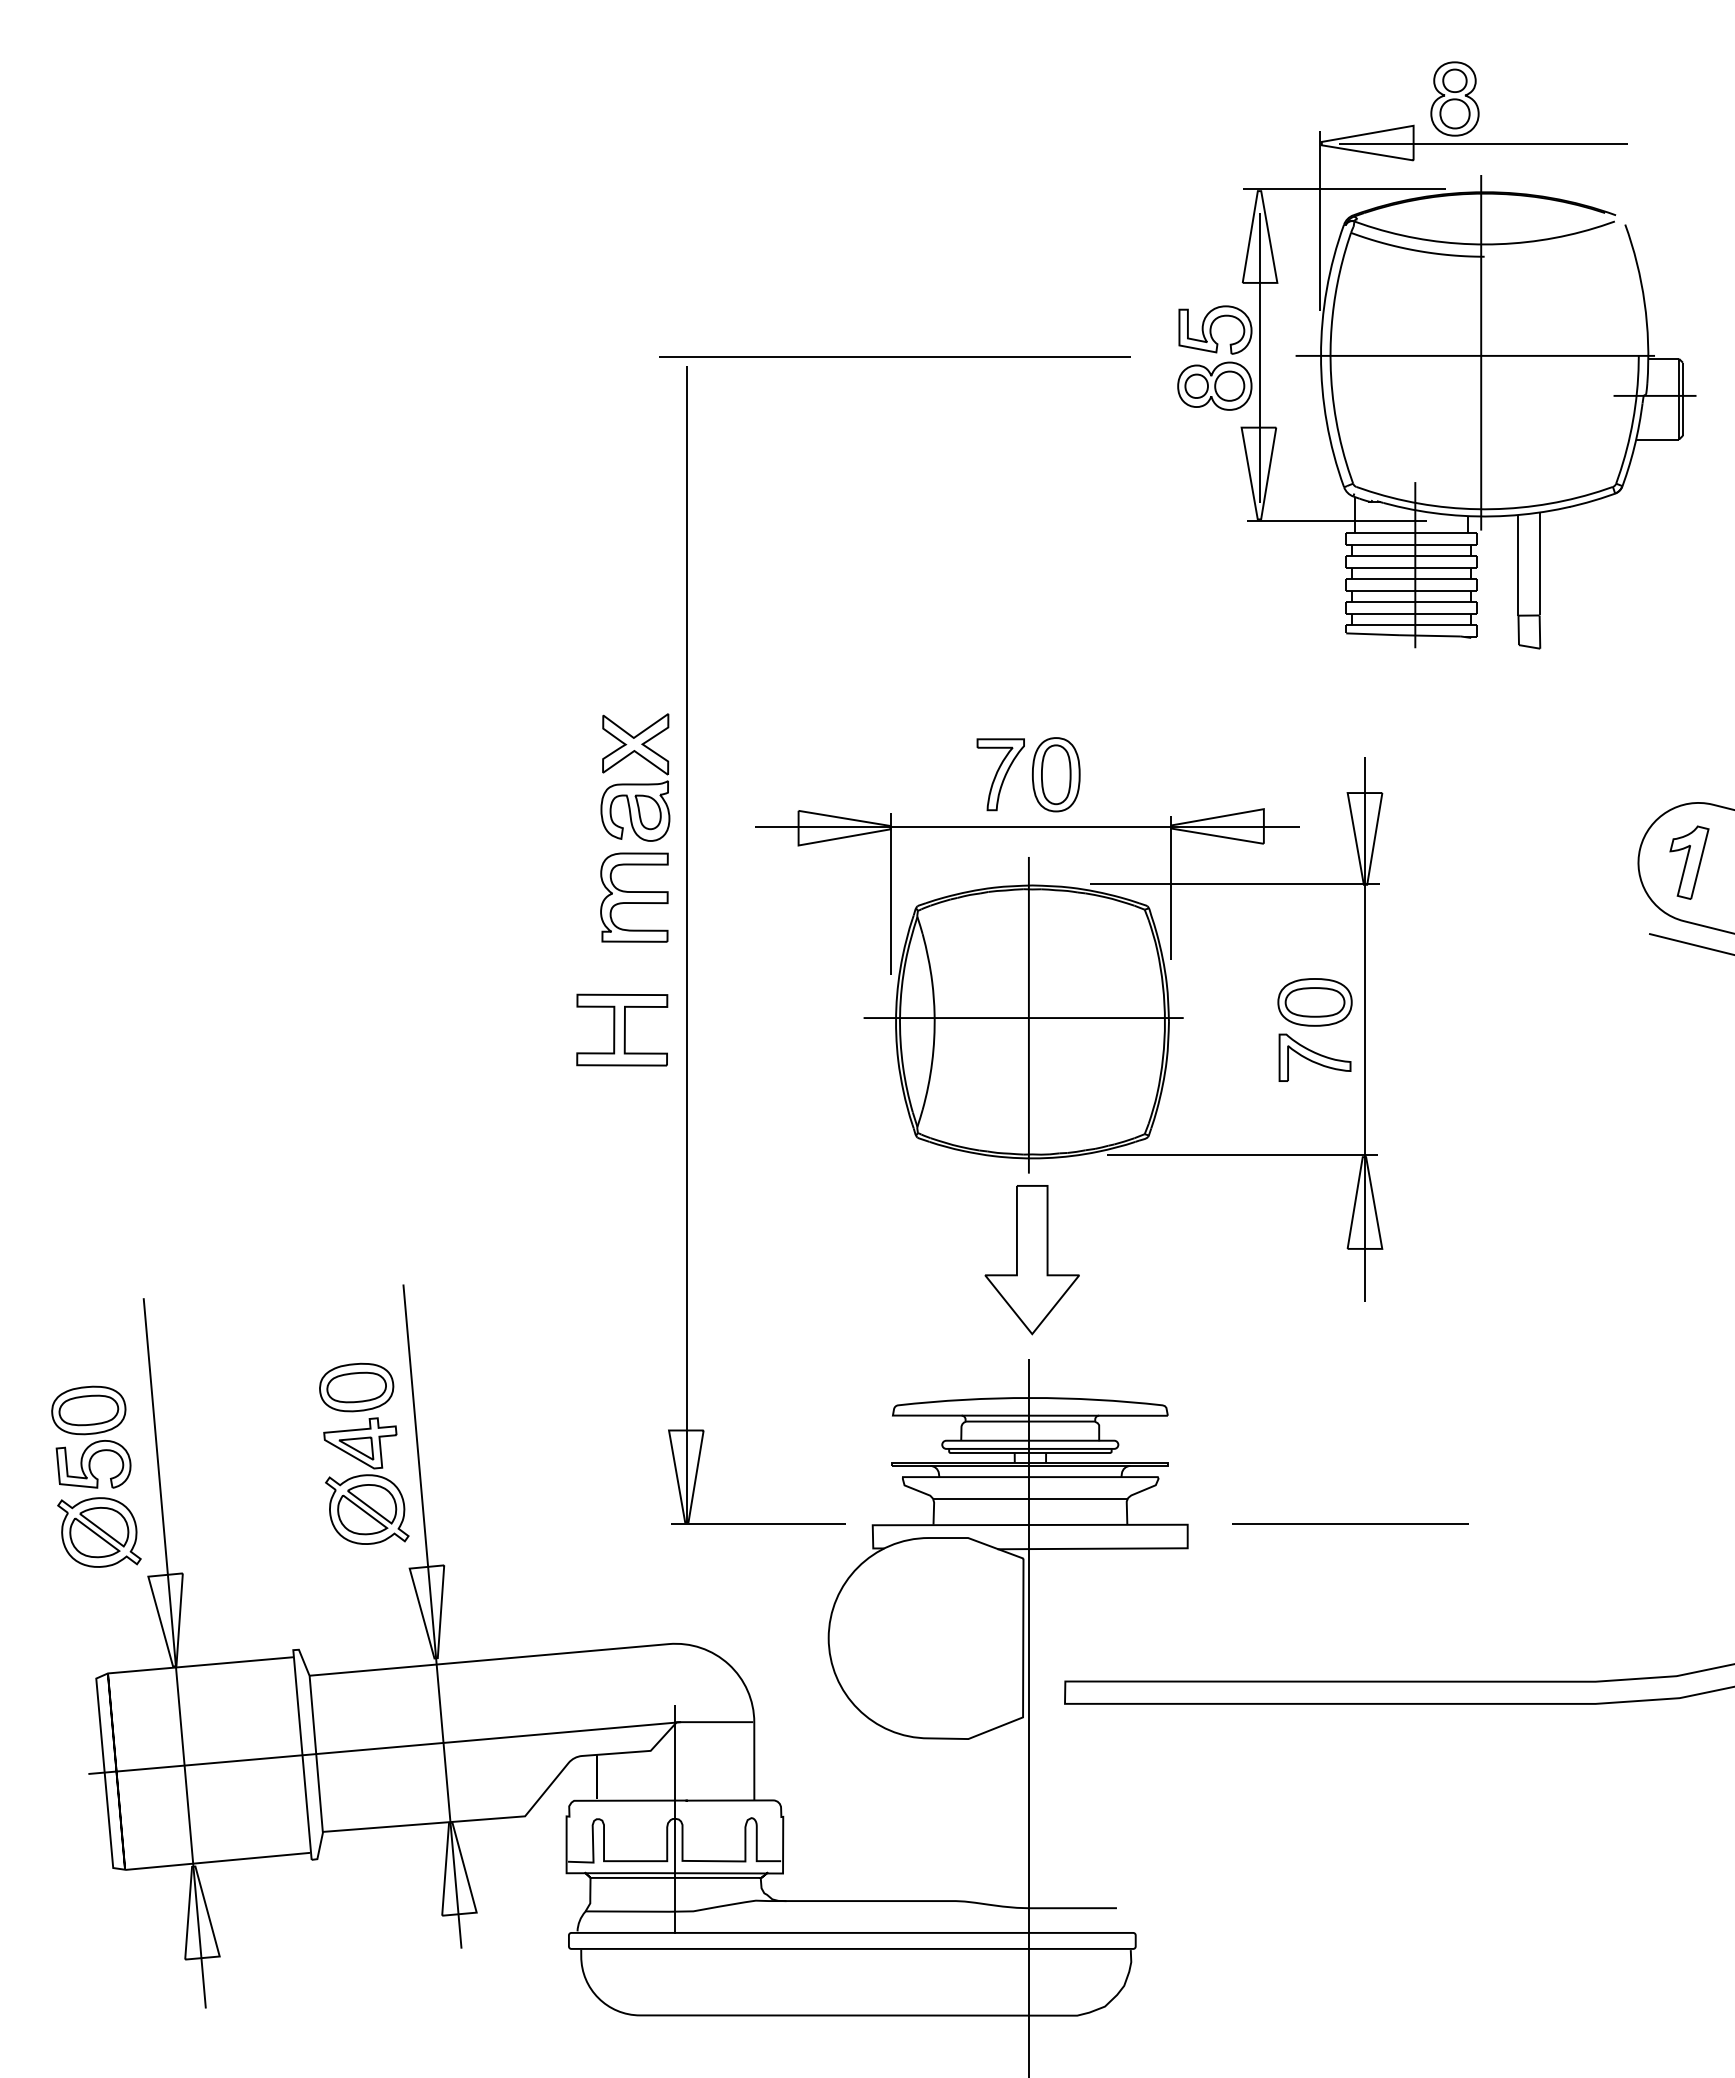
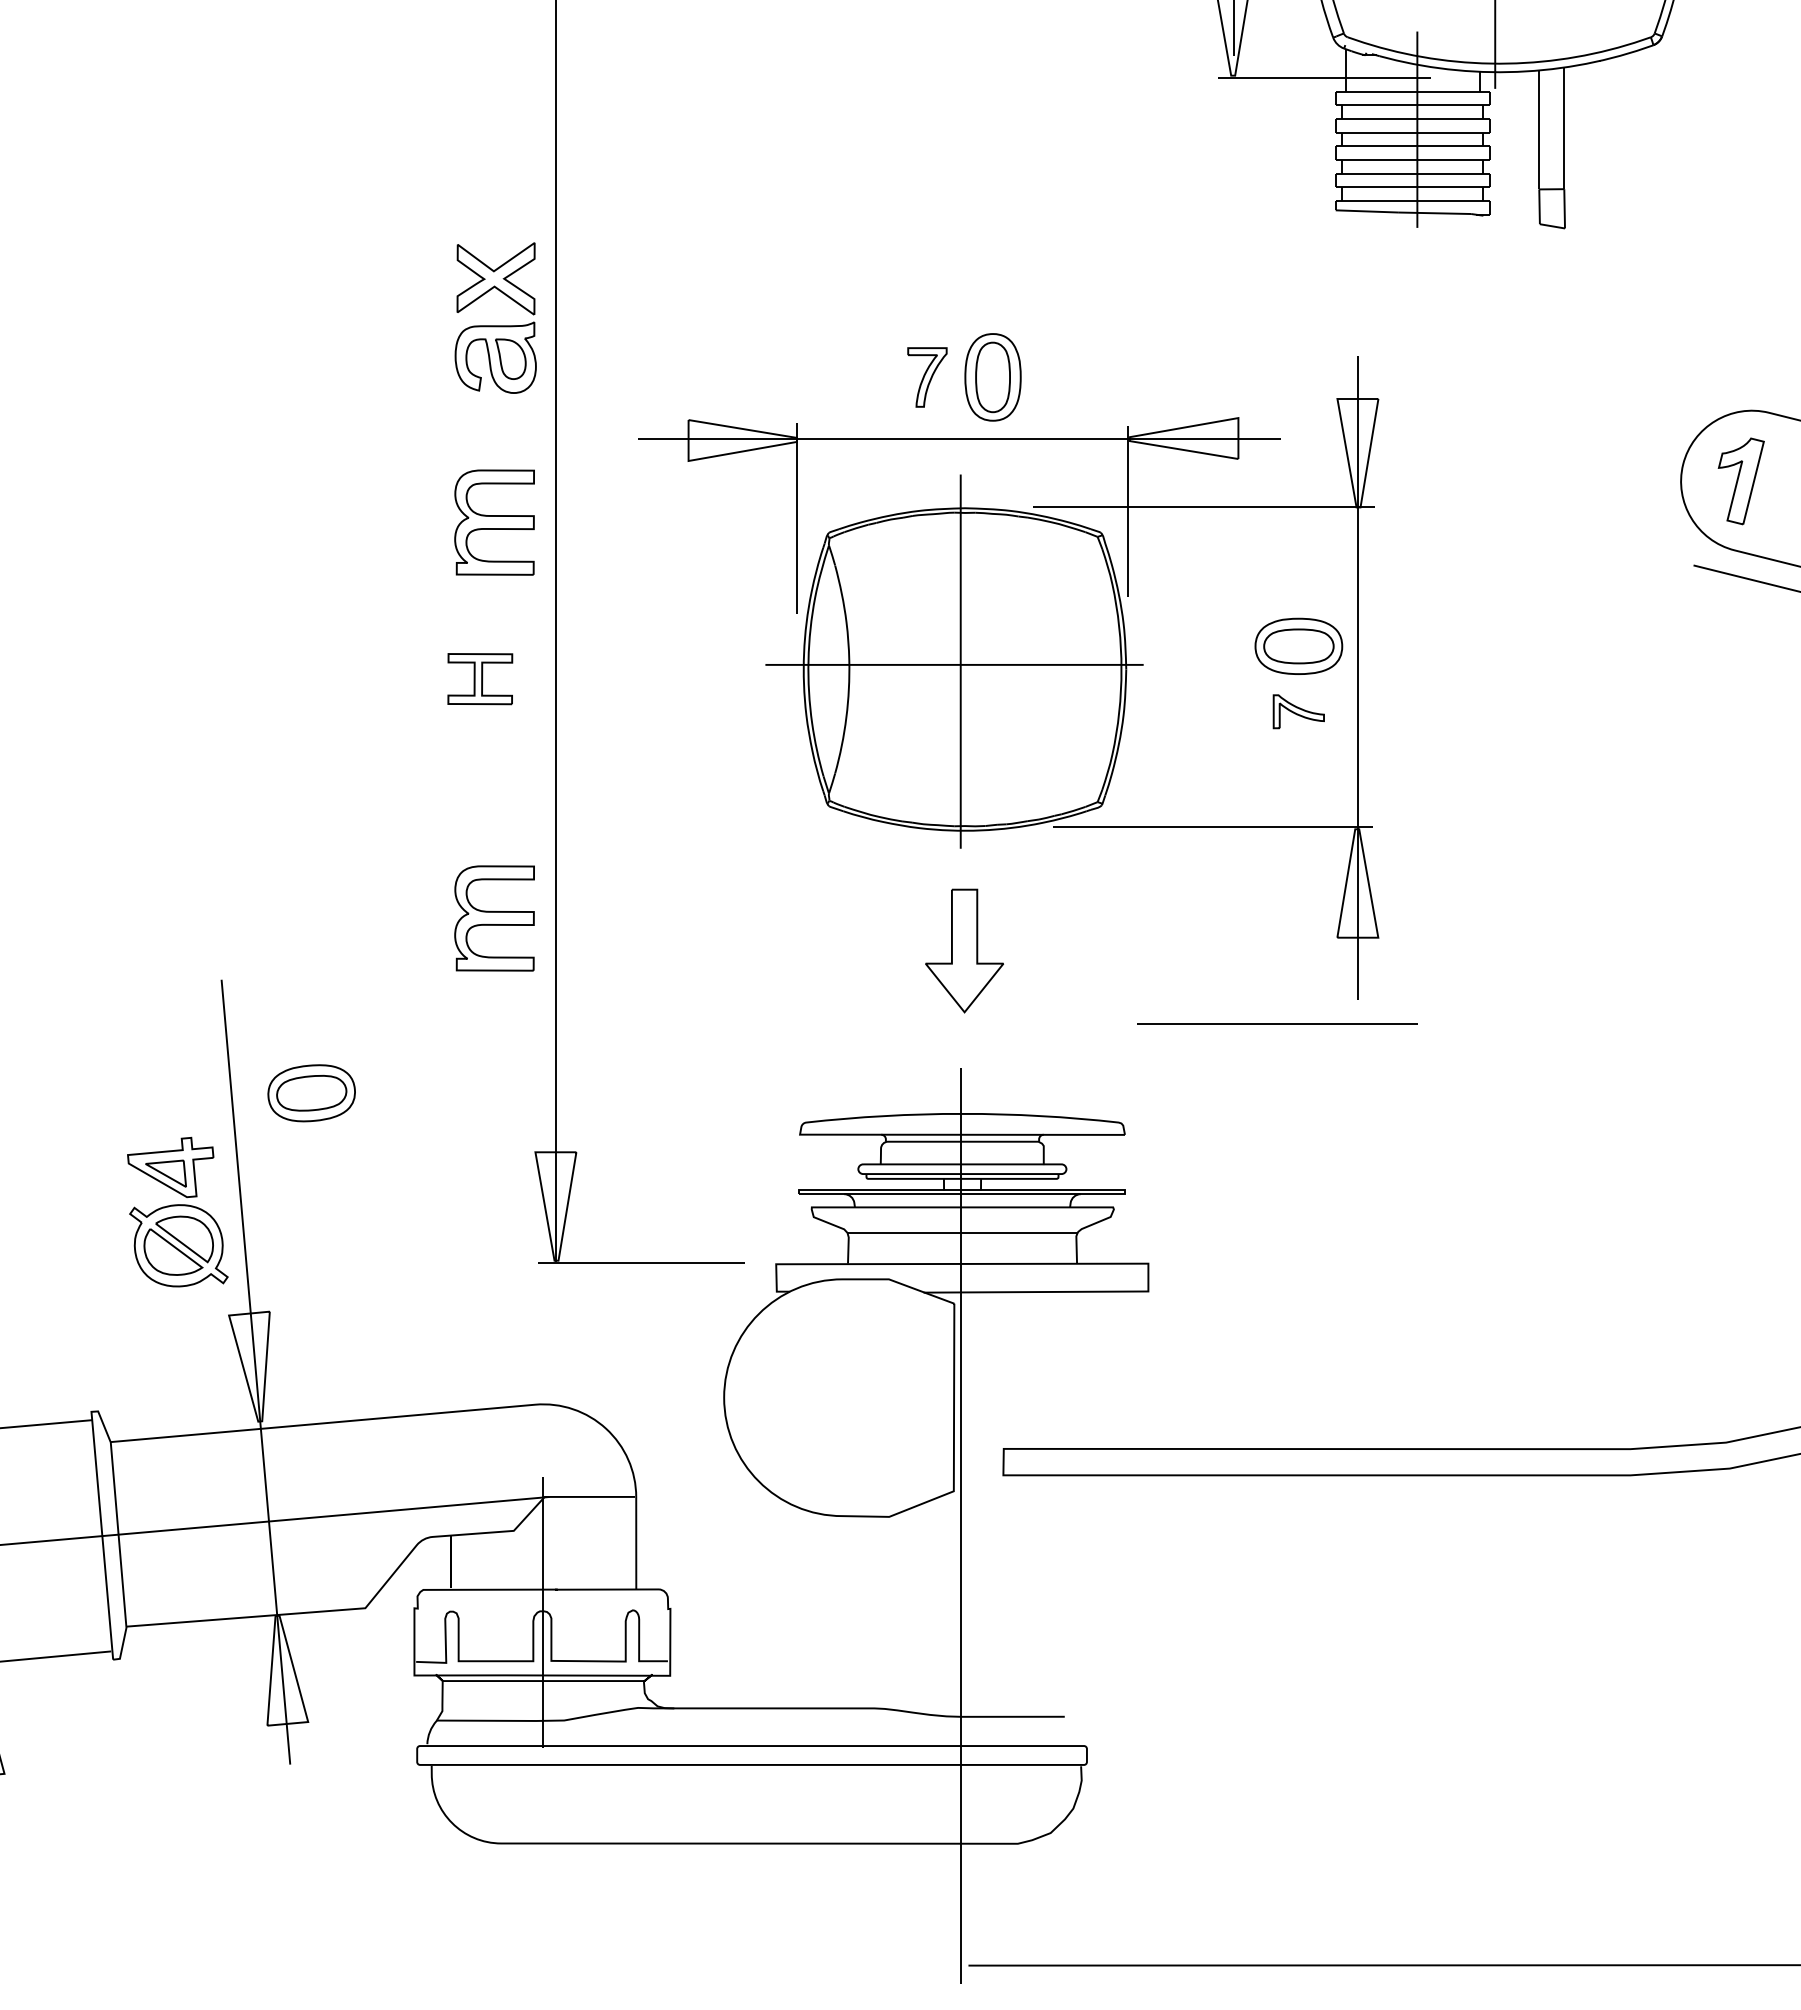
part: (1000, 774) -> (927, 377), size x0.7
part: (635, 777) -> (495, 318), moved
part: (622, 1029) -> (480, 678), size x0.6
part: (1314, 1057) -> (1298, 711), size x0.6
part: (634, 1232) -> (494, 918), added
part: (1031, 1260) -> (963, 951), size x0.7
part: (356, 1387) -> (311, 1093), moved
line: (1350, 1523) -> (1276, 1023), moved

